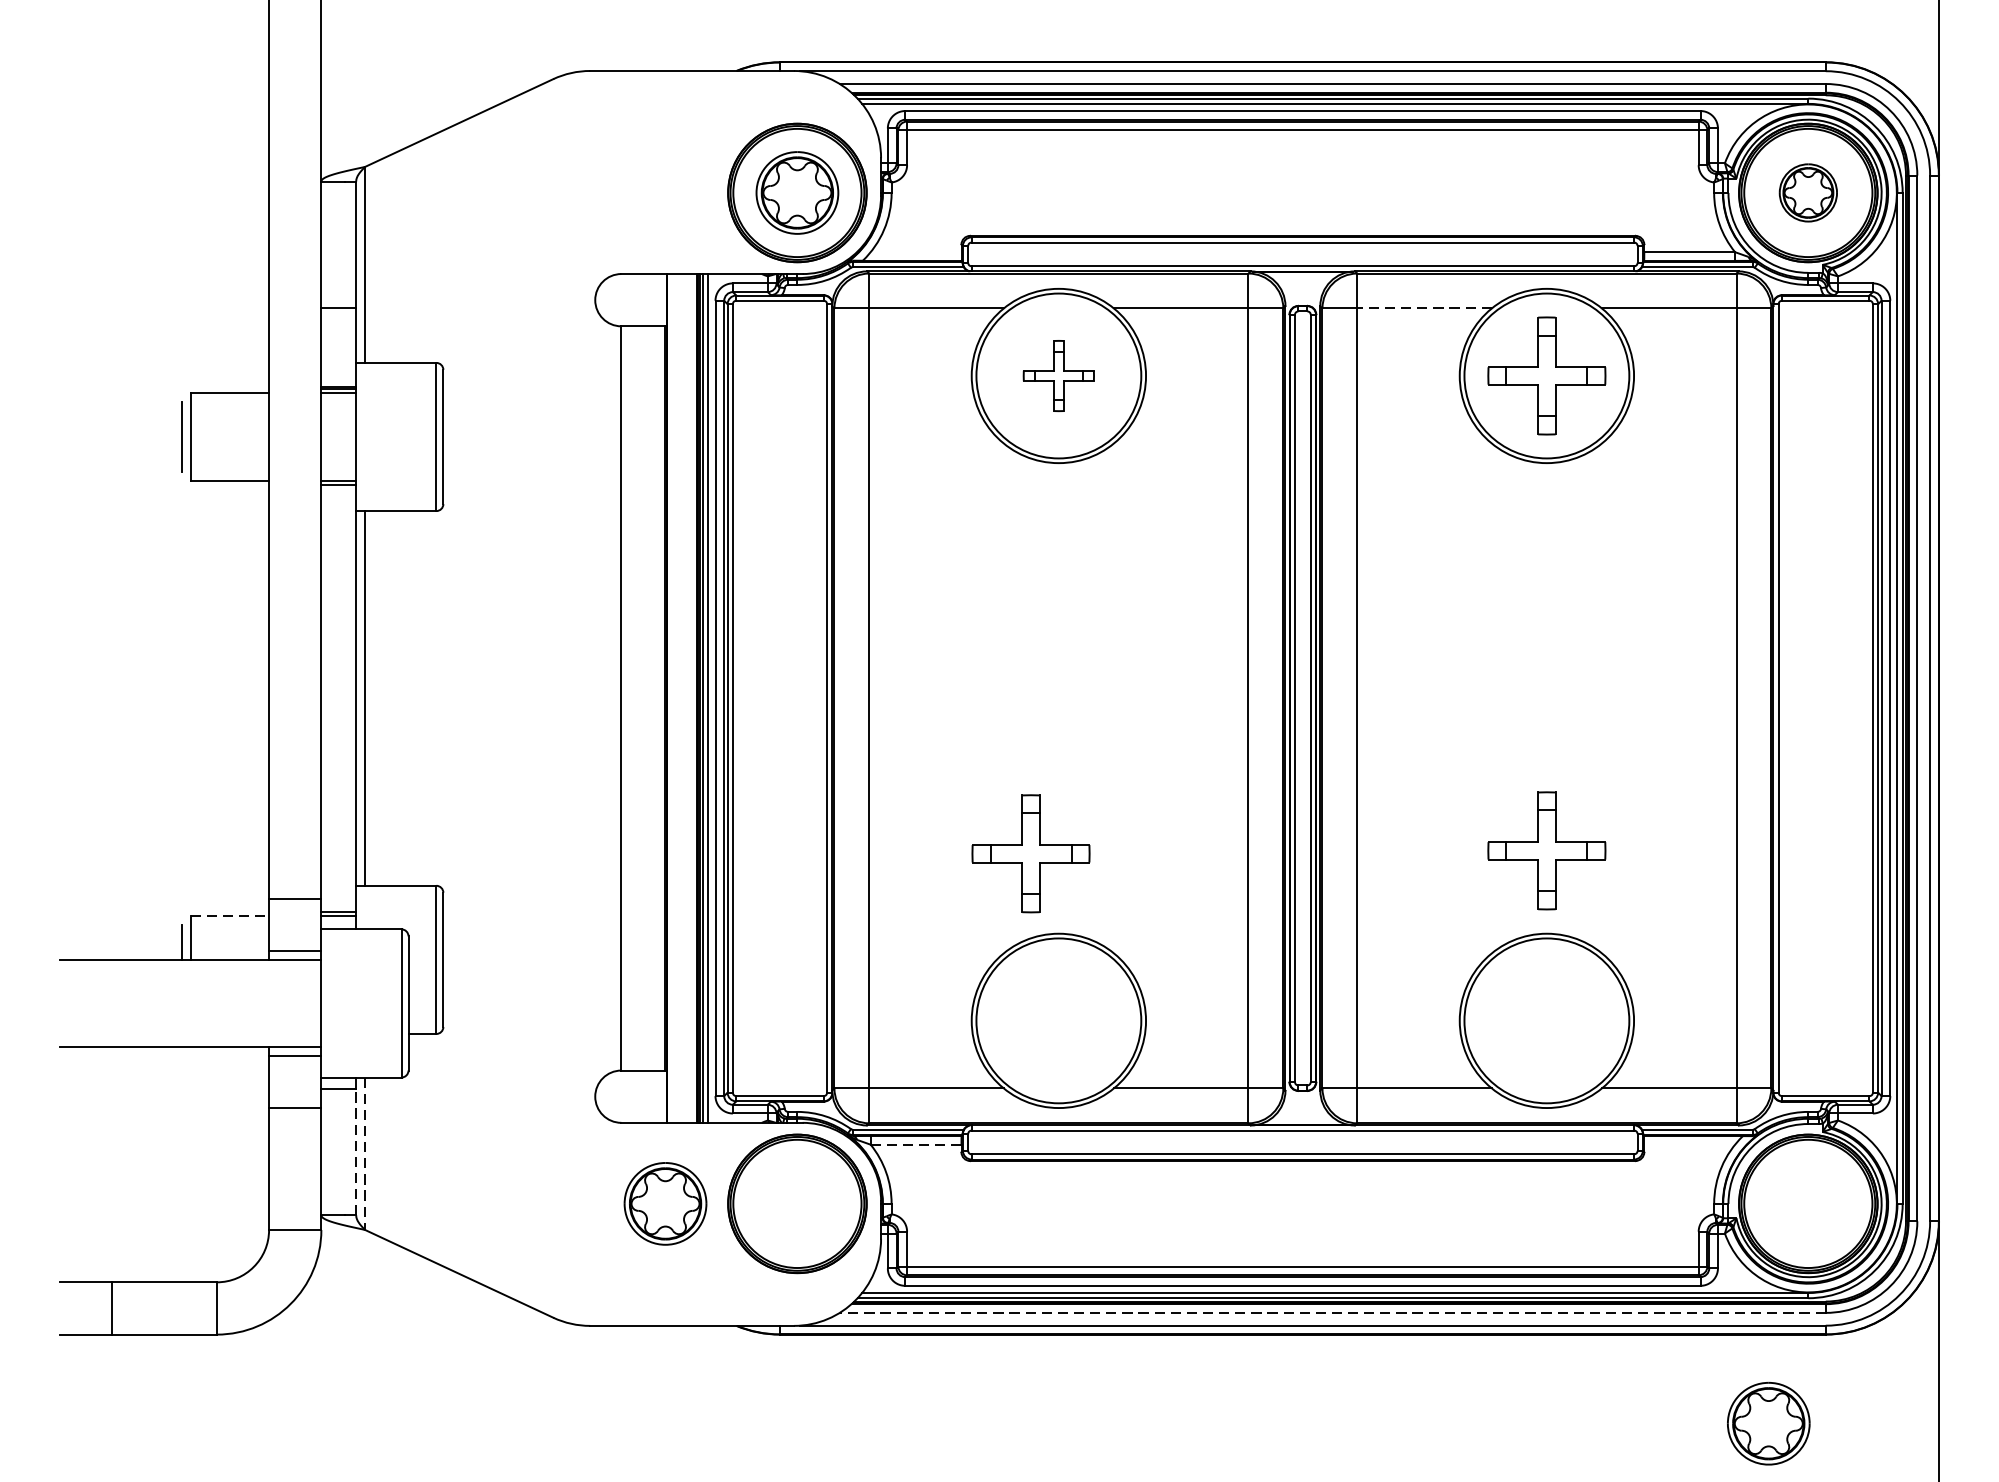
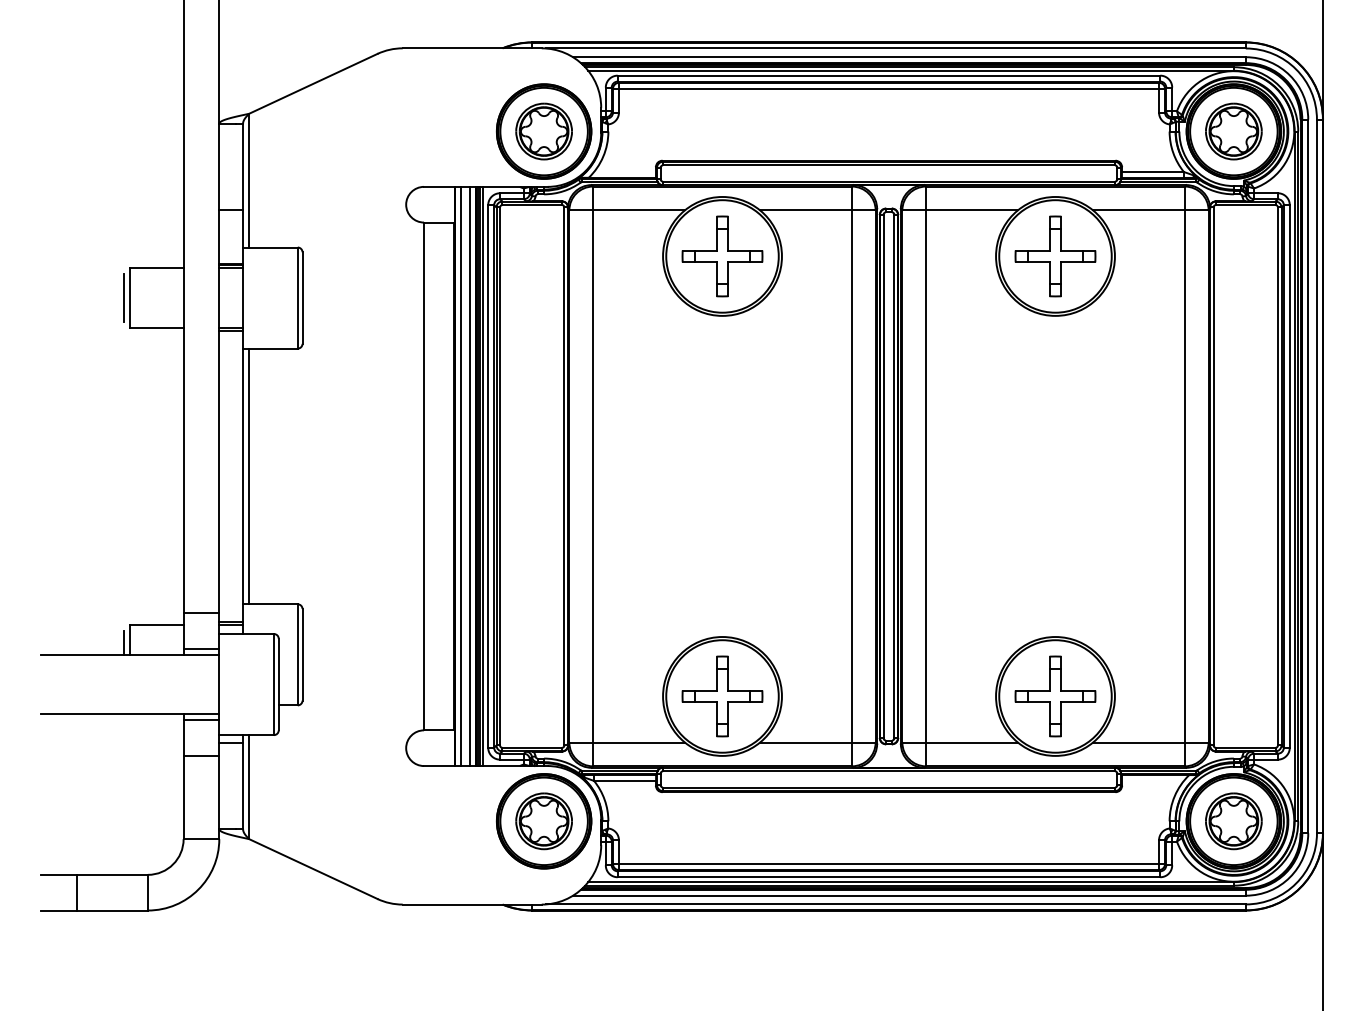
part: (1807, 192) -> (1233, 131), size x1.43
line: (1425, 308) -> (972, 210), dashed -> solid
part: (1058, 376) -> (722, 256), size x1.67
line: (676, 698) -> (461, 476), added
line: (688, 698) -> (469, 476), added
part: (1546, 850) -> (1055, 696), moved
part: (1031, 853) -> (722, 696), moved
line: (229, 916) -> (156, 625), dashed -> solid
line: (916, 1144) -> (625, 780), dashed -> solid
line: (356, 1151) -> (243, 785), dashed -> solid
line: (365, 1154) -> (249, 787), dashed -> solid
part: (664, 1204) -> (543, 821), moved
line: (1331, 1312) -> (908, 895), dashed -> solid
part: (1768, 1423) -> (1233, 821), moved

